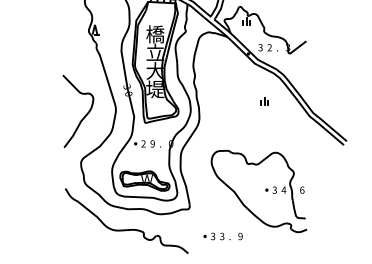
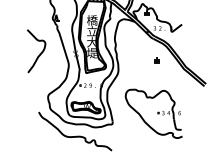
curve: (85, 113) -> (40, 52), moved
part: (222, 236) -> (132, 140), removed

